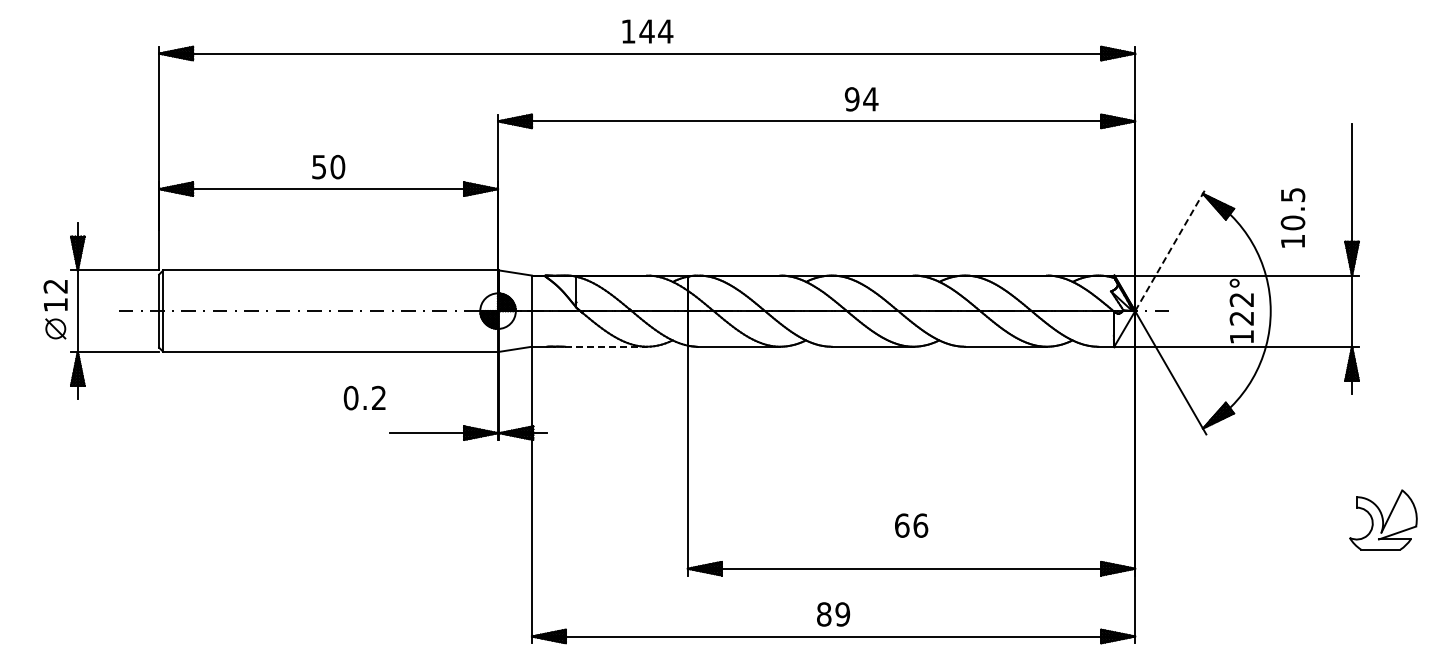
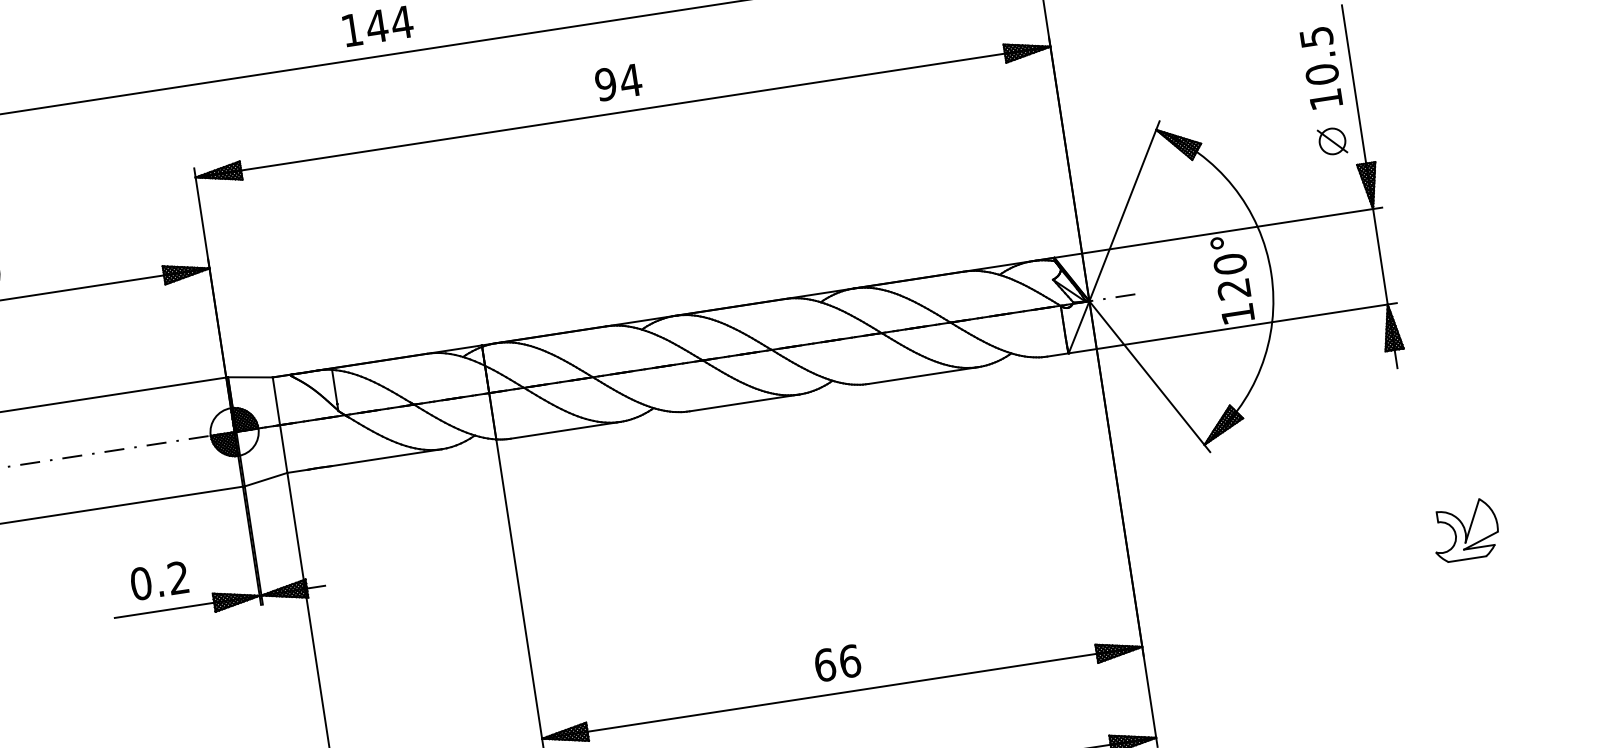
text: (861, 99) -> (618, 82), moved
text: (1292, 217) -> (1320, 67), moved
part: (1329, 221) -> (1331, 141), added
line: (1171, 249) -> (1125, 211), dashed -> solid
text: (1241, 299) -> (1229, 263), 122° -> 120°
line: (606, 346) -> (387, 457), dashed -> solid
text: (364, 397) -> (158, 580), moved
part: (1383, 519) -> (1465, 529), size x0.71
text: (911, 525) -> (837, 662), moved

